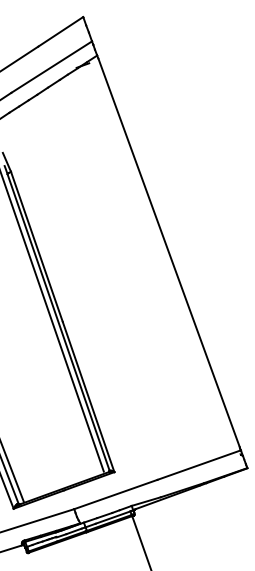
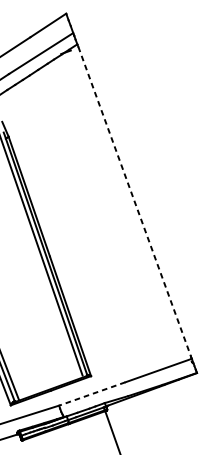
line: (169, 252) -> (134, 201), solid -> dashed
line: (115, 494) -> (91, 393), solid -> dashed

